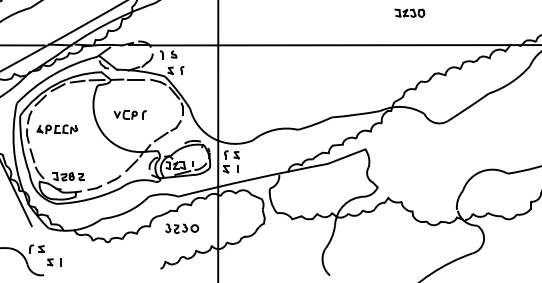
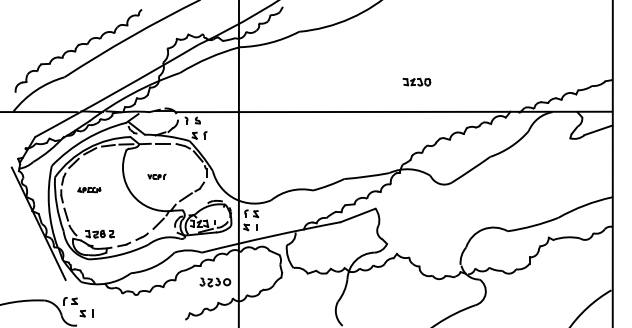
part: (129, 114) -> (156, 176), size x0.6
part: (57, 128) -> (89, 189), size x0.6
part: (182, 228) -> (215, 282), moved

